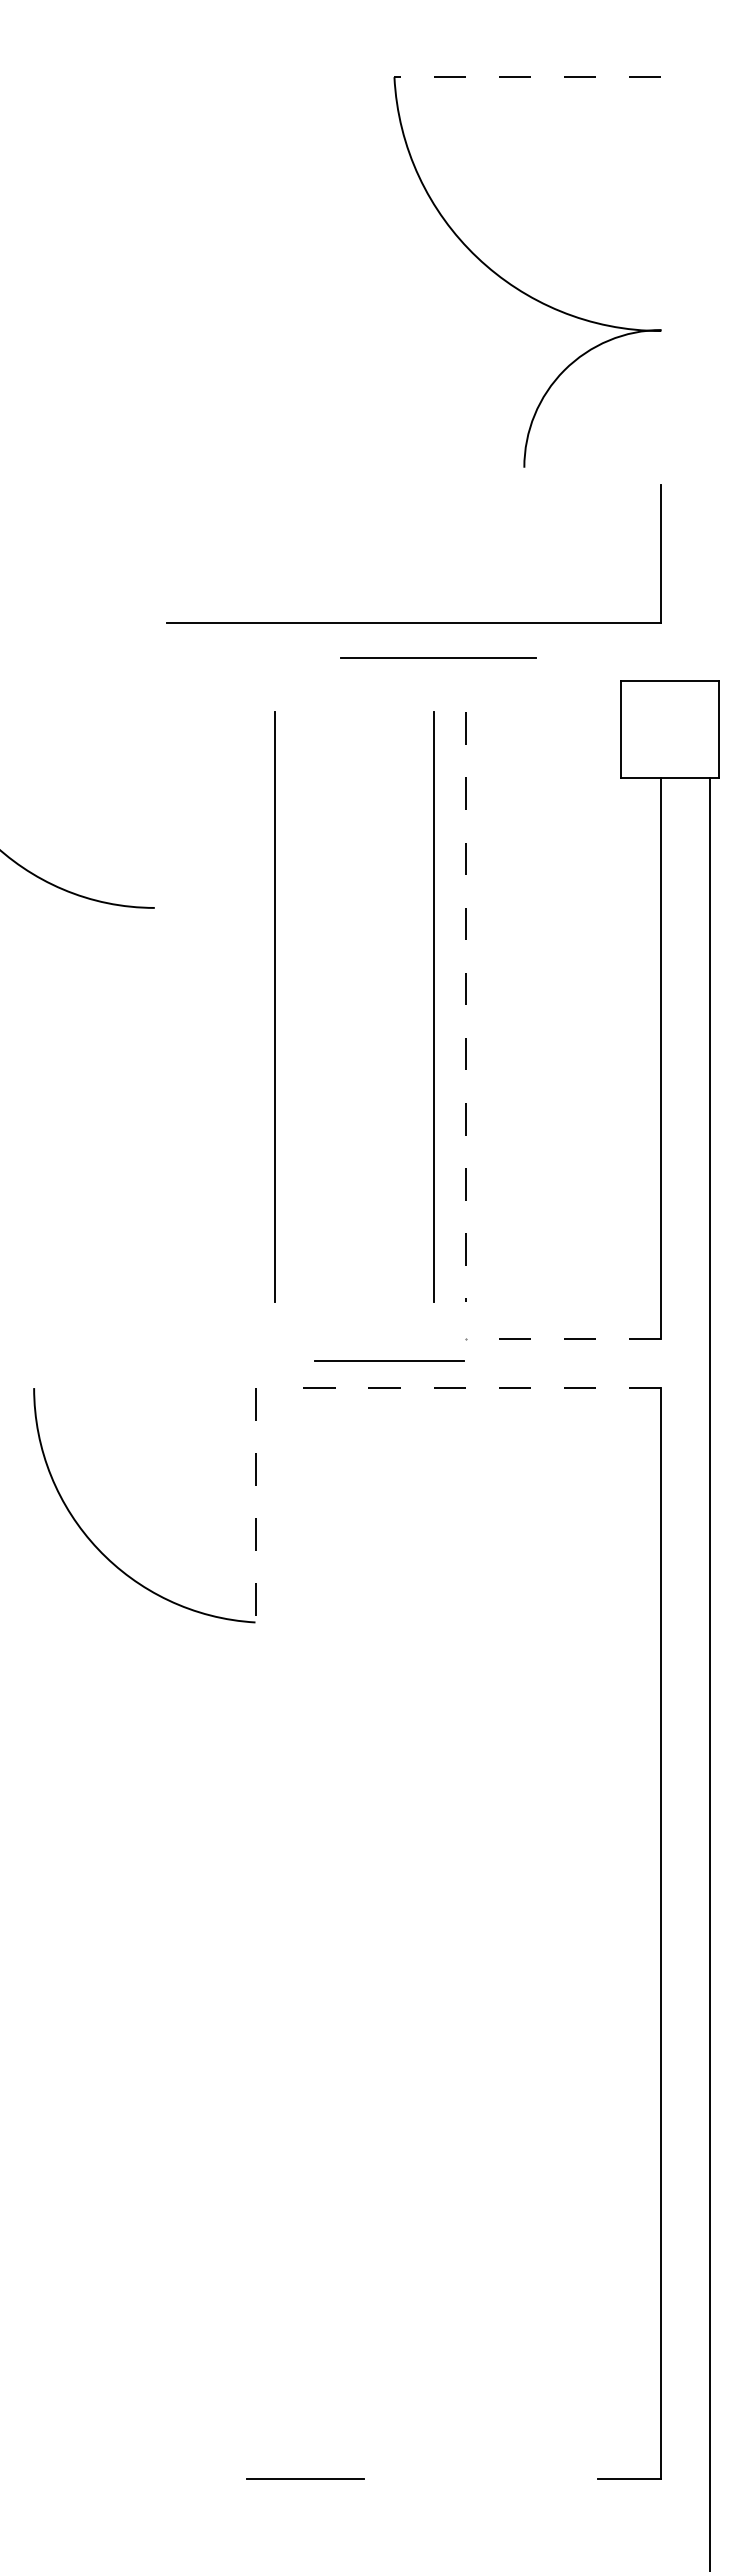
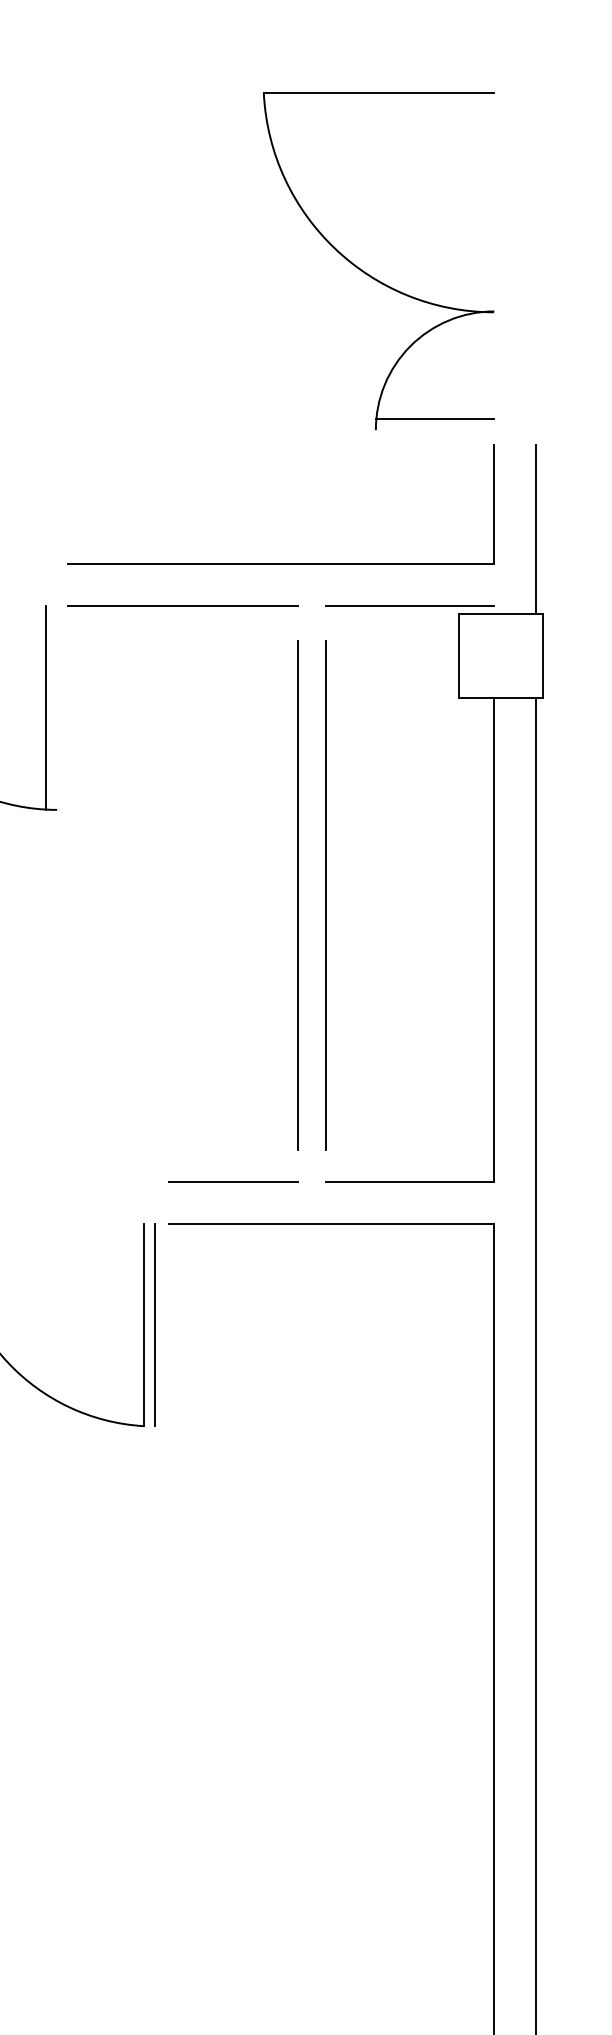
line: (527, 77) -> (378, 93), dashed -> solid
line: (592, 454) -> (434, 418), added
line: (710, 582) -> (536, 529), added
line: (438, 657) -> (409, 605), moved
line: (300, 671) -> (182, 605), added
line: (141, 789) -> (45, 707), added
line: (274, 1006) -> (160, 894), removed
line: (466, 1007) -> (325, 895), dashed -> solid
line: (563, 1339) -> (409, 1182), dashed -> solid
line: (389, 1360) -> (233, 1181), moved
line: (472, 1388) -> (331, 1224), dashed -> solid
line: (255, 1505) -> (143, 1325), dashed -> solid
line: (268, 1505) -> (155, 1325), added

